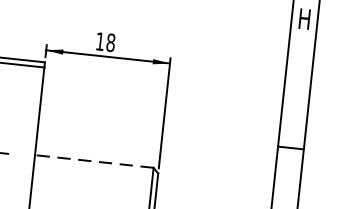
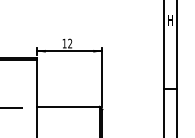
text: (111, 42) -> (70, 43), 18 -> 12
line: (93, 160) -> (67, 106), dashed -> solid

